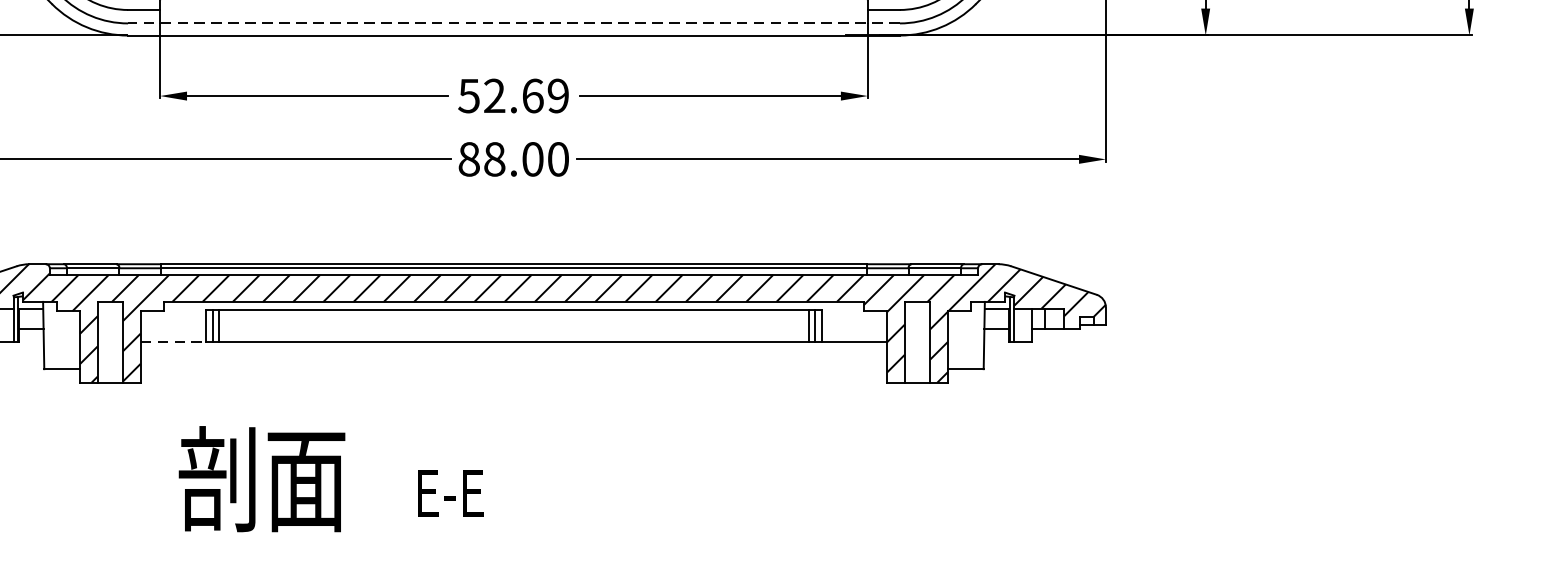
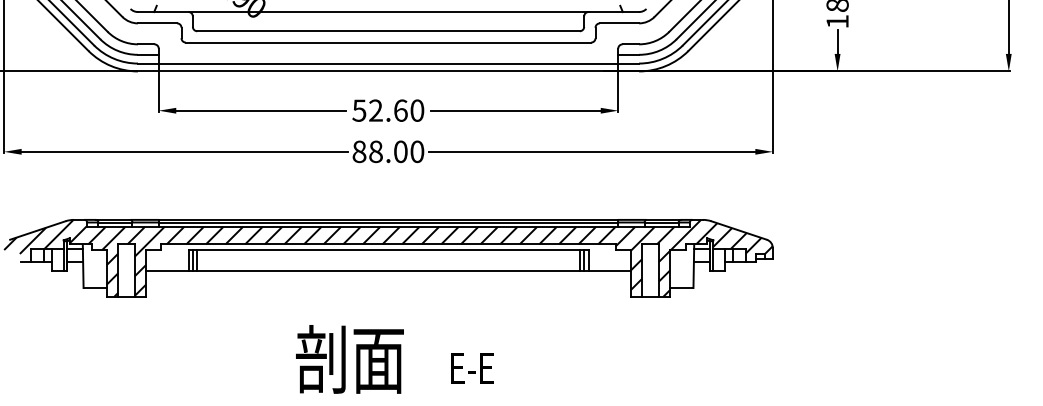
line: (513, 23) -> (388, 63), dashed -> solid
text: (558, 95) -> (417, 110), 52.69 -> 52.60
line: (173, 342) -> (167, 270), dashed -> solid
text: (330, 479) -> (394, 359), moved

